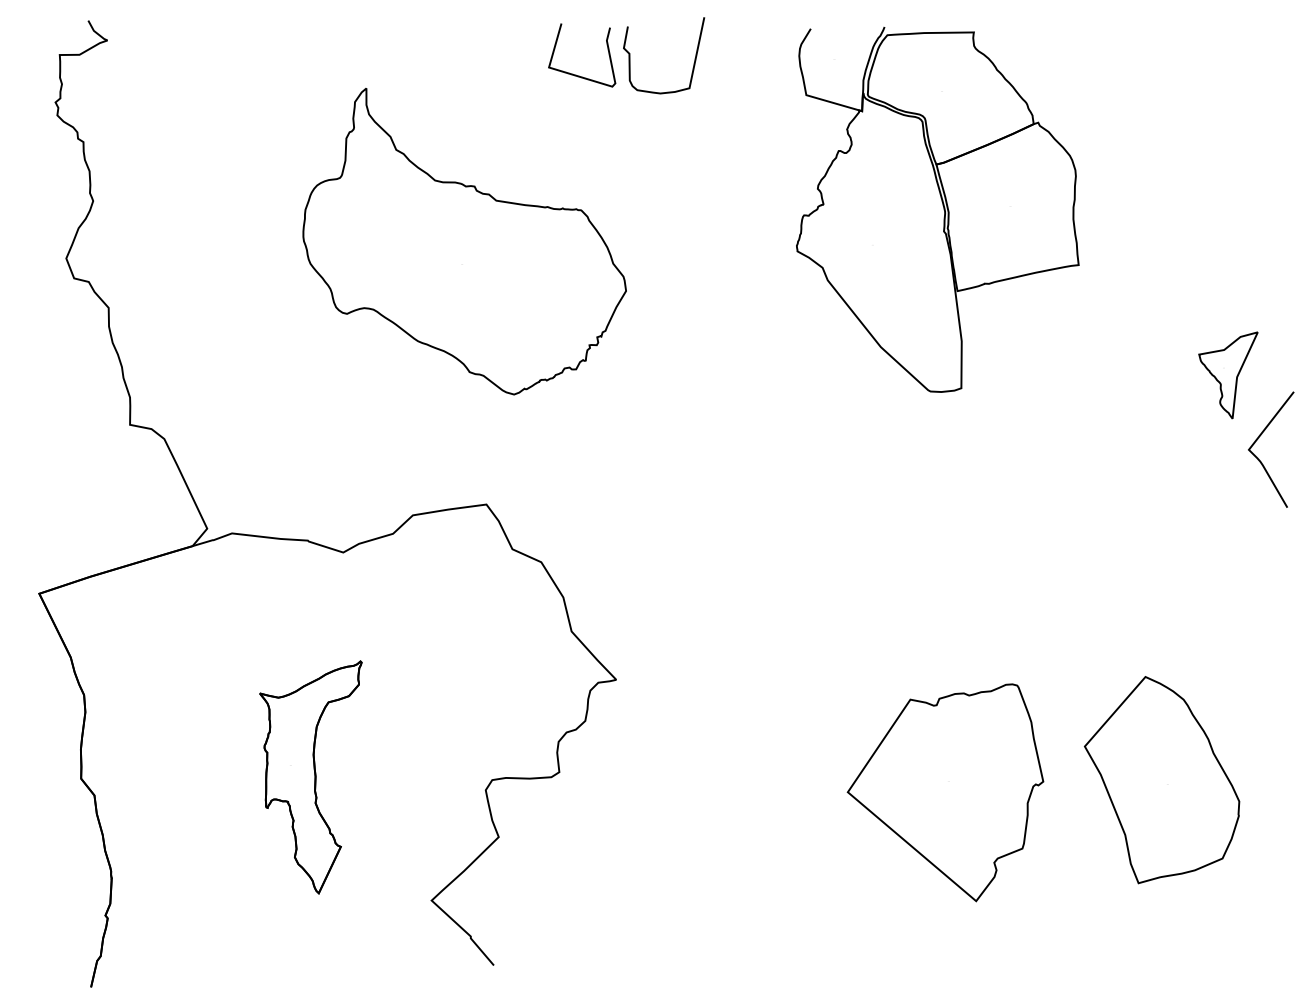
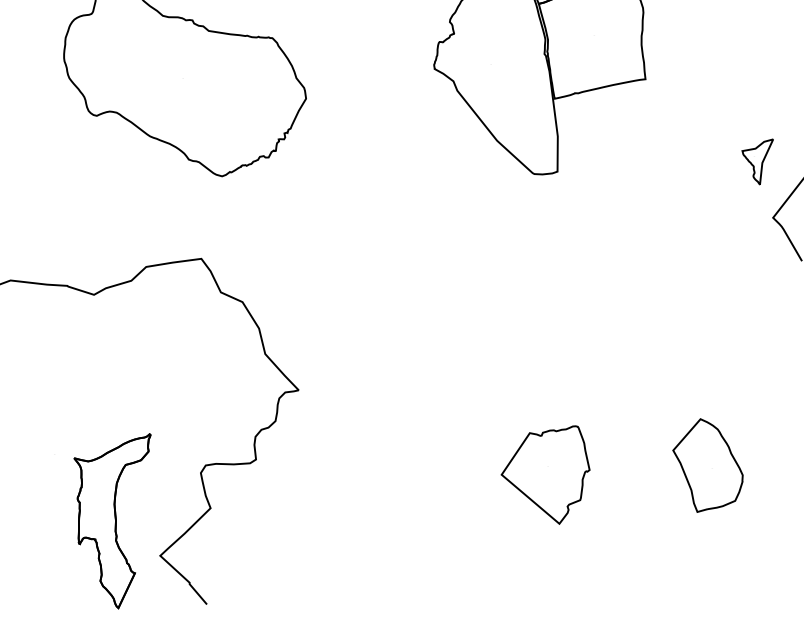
part: (1228, 375) -> (757, 162), size x0.7
part: (310, 777) -> (112, 521), moved
part: (1161, 780) -> (707, 465), size x0.6
part: (945, 792) -> (545, 474), size x0.6

